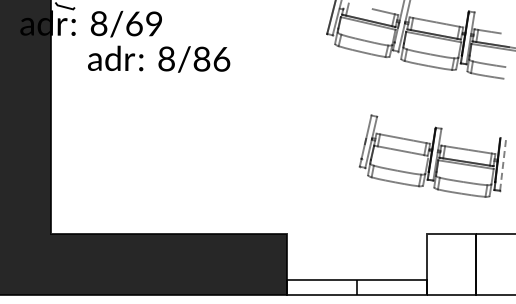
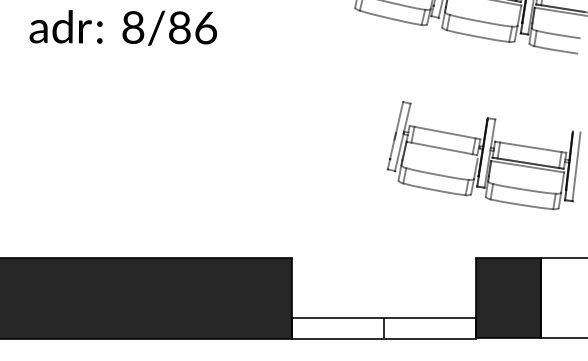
line: (503, 164) -> (577, 166), dashed -> solid
fill: (451, 263) -> (508, 296), added

